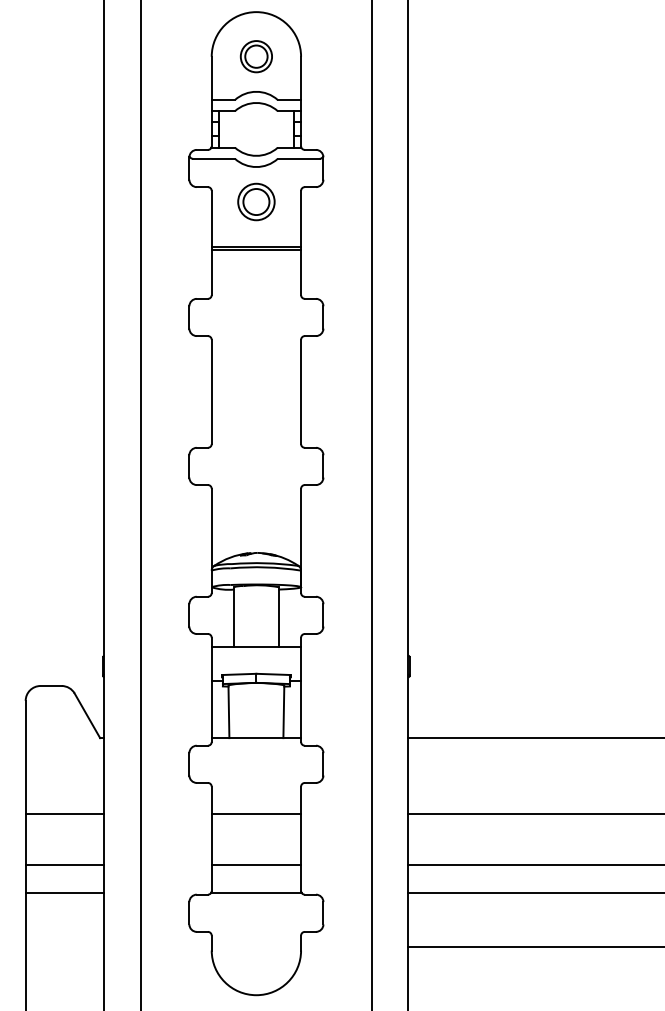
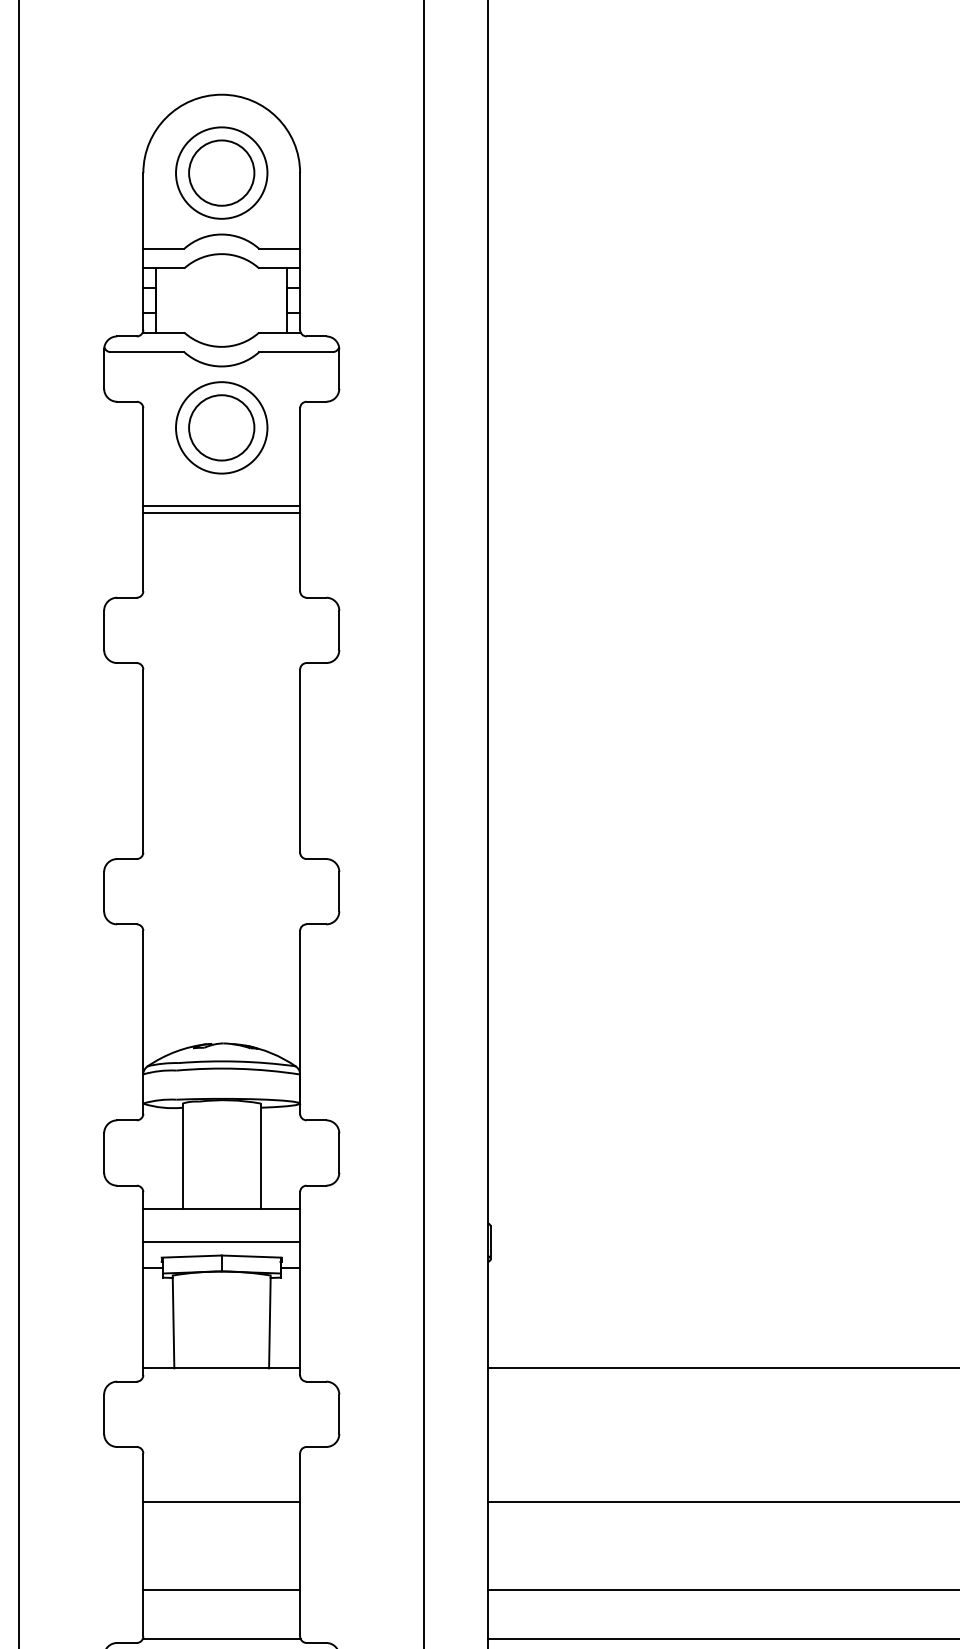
part: (256, 56) -> (221, 172), size x1.67
part: (256, 201) -> (221, 426), size x1.43
line: (256, 666) -> (221, 1242), added

